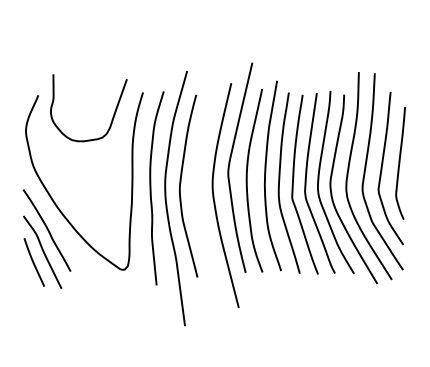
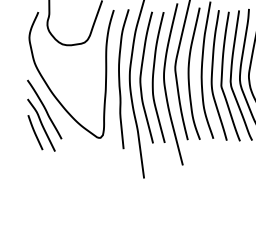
curve: (198, 185) -> (153, 77), added

